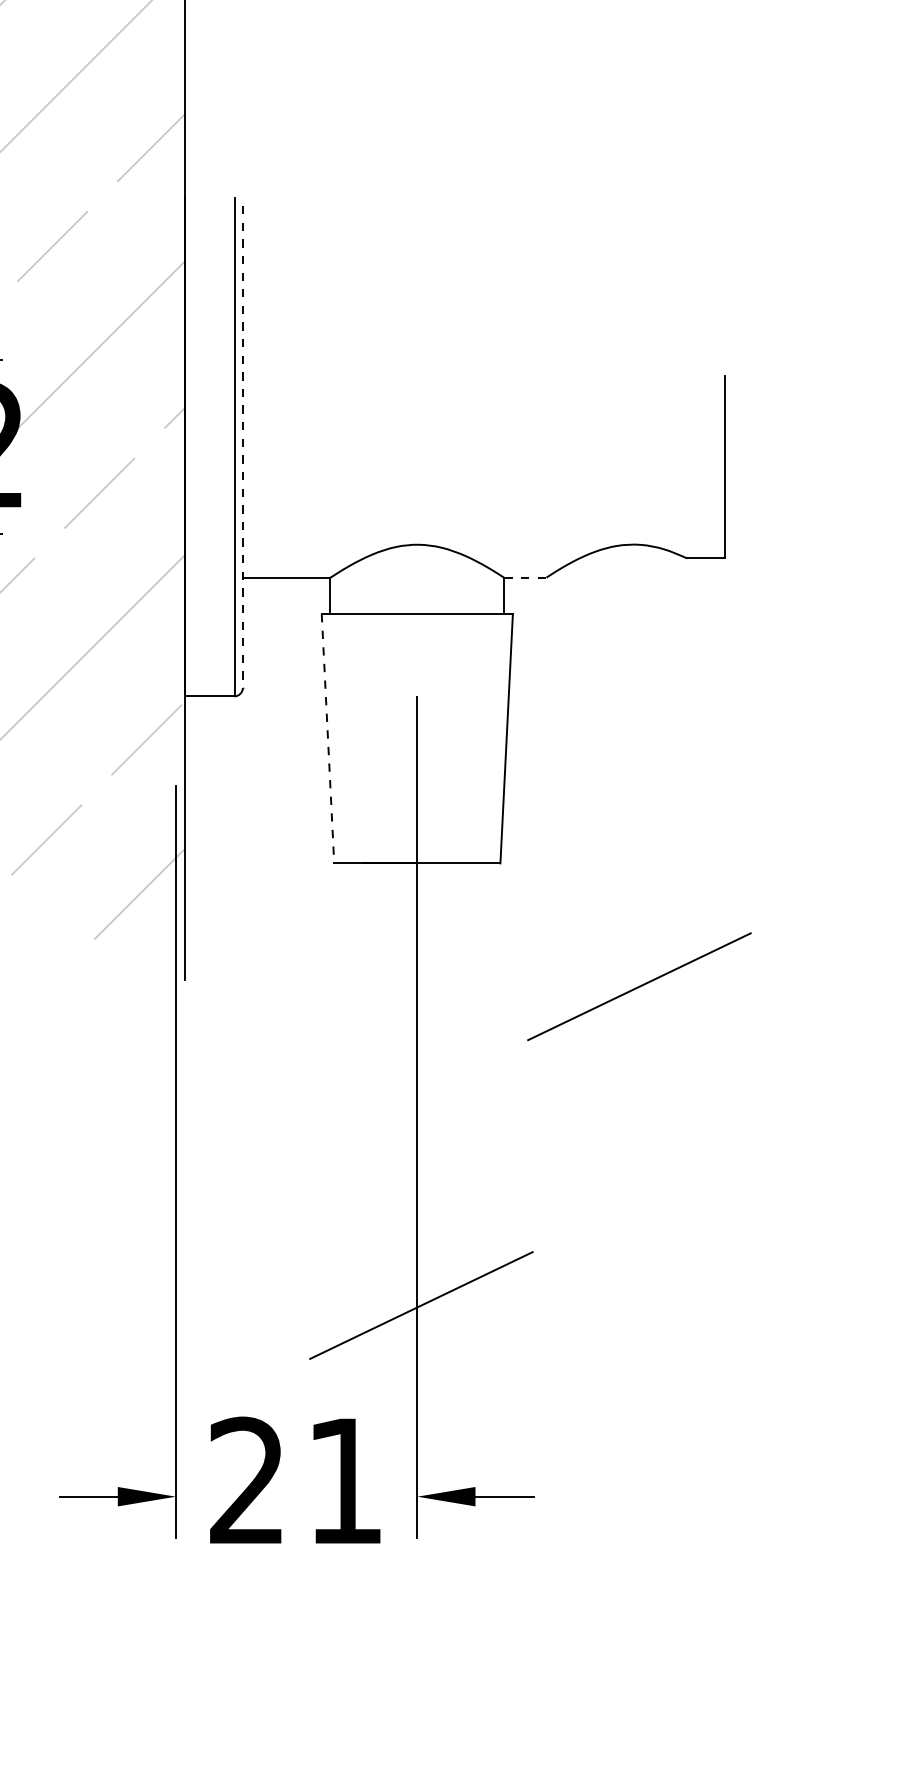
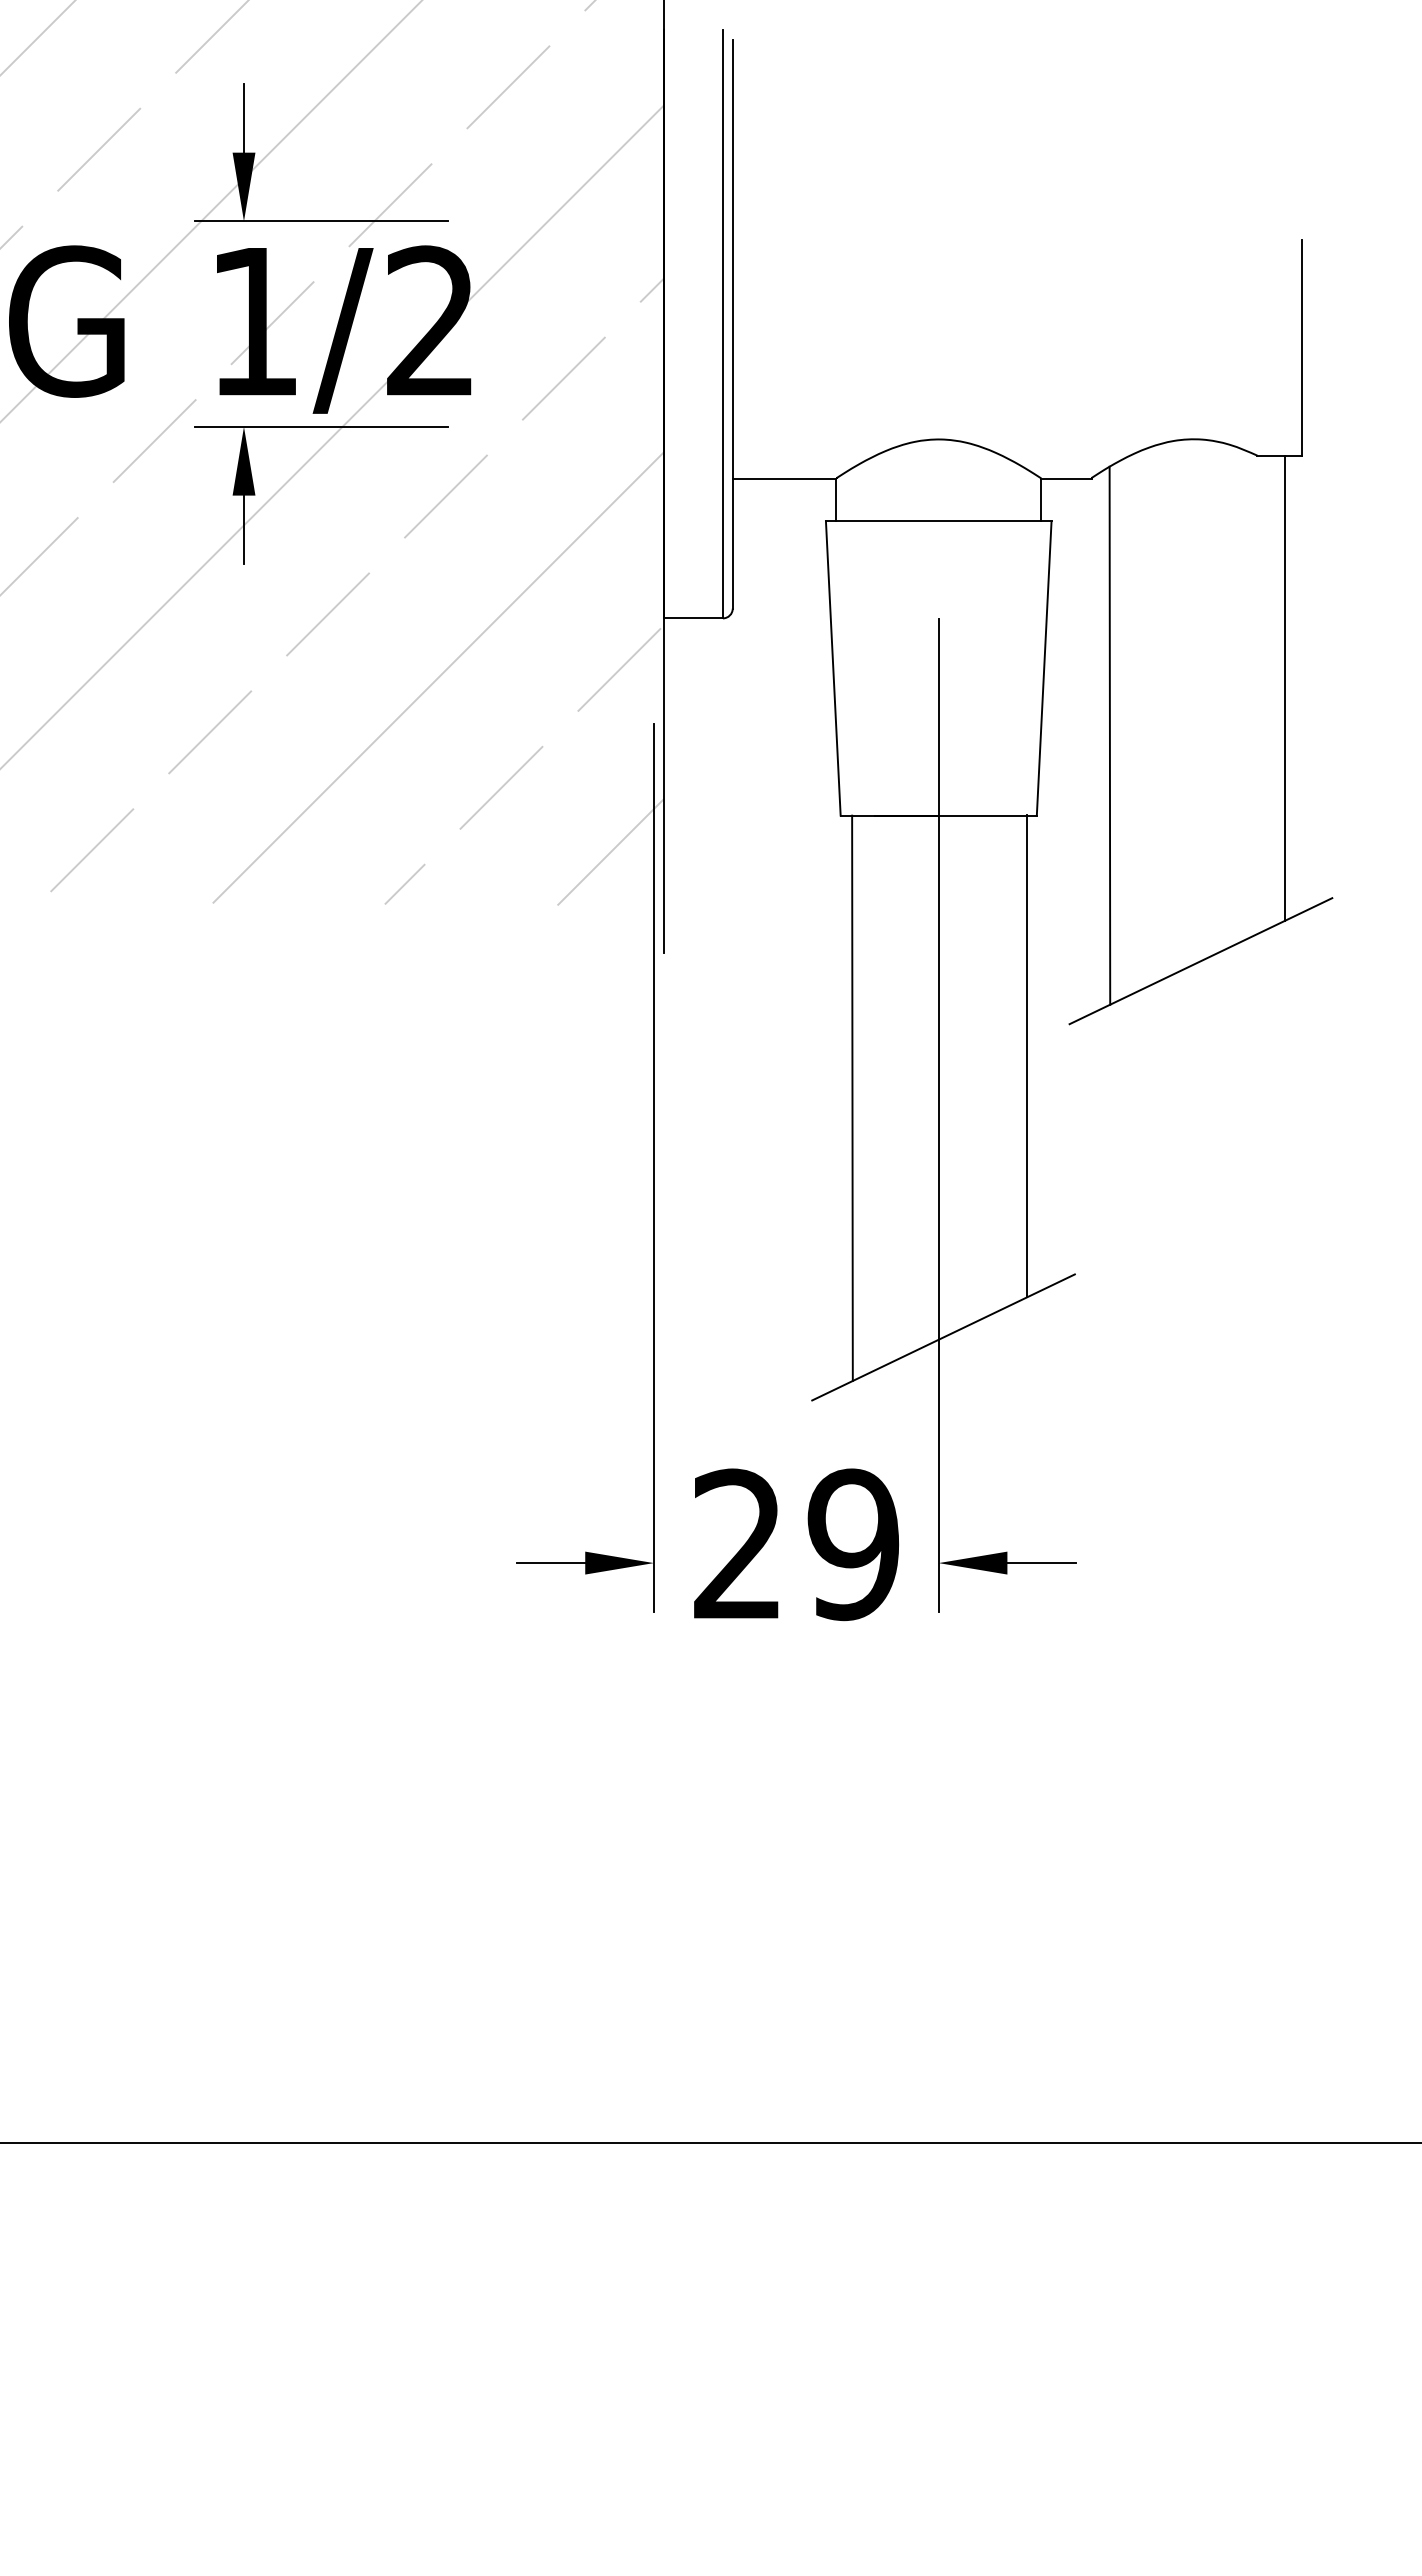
line: (242, 447) -> (732, 324), dashed -> solid
line: (526, 577) -> (1067, 478), dashed -> solid
line: (328, 738) -> (833, 668), dashed -> solid
line: (710, 755) -> (1284, 688), added
line: (561, 795) -> (1109, 735), added
line: (492, 1067) -> (1027, 1056), added
line: (344, 1102) -> (852, 1097), added
text: (345, 1480) -> (853, 1544), 21 -> 29

